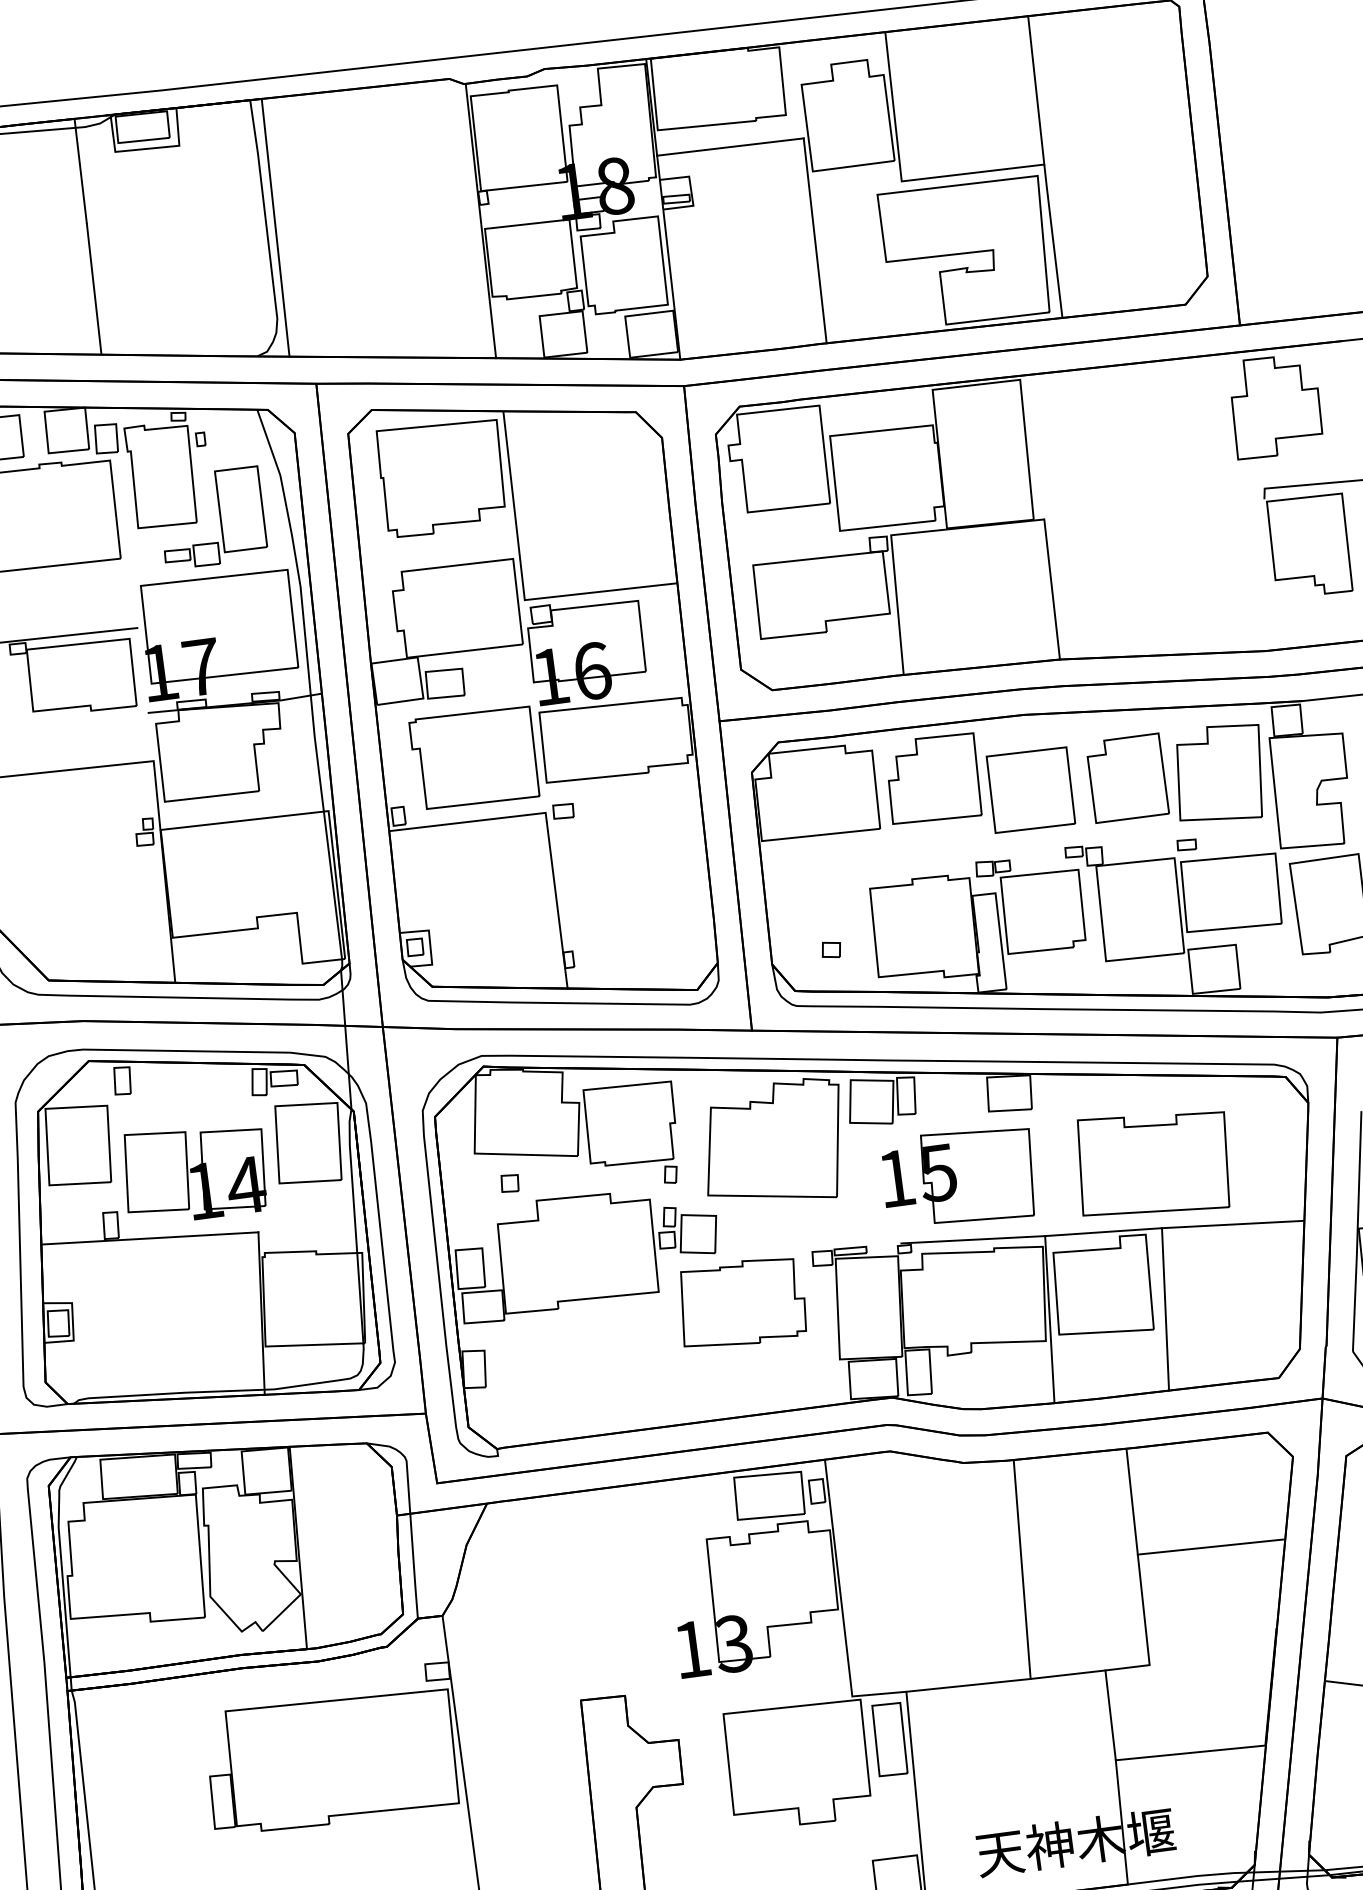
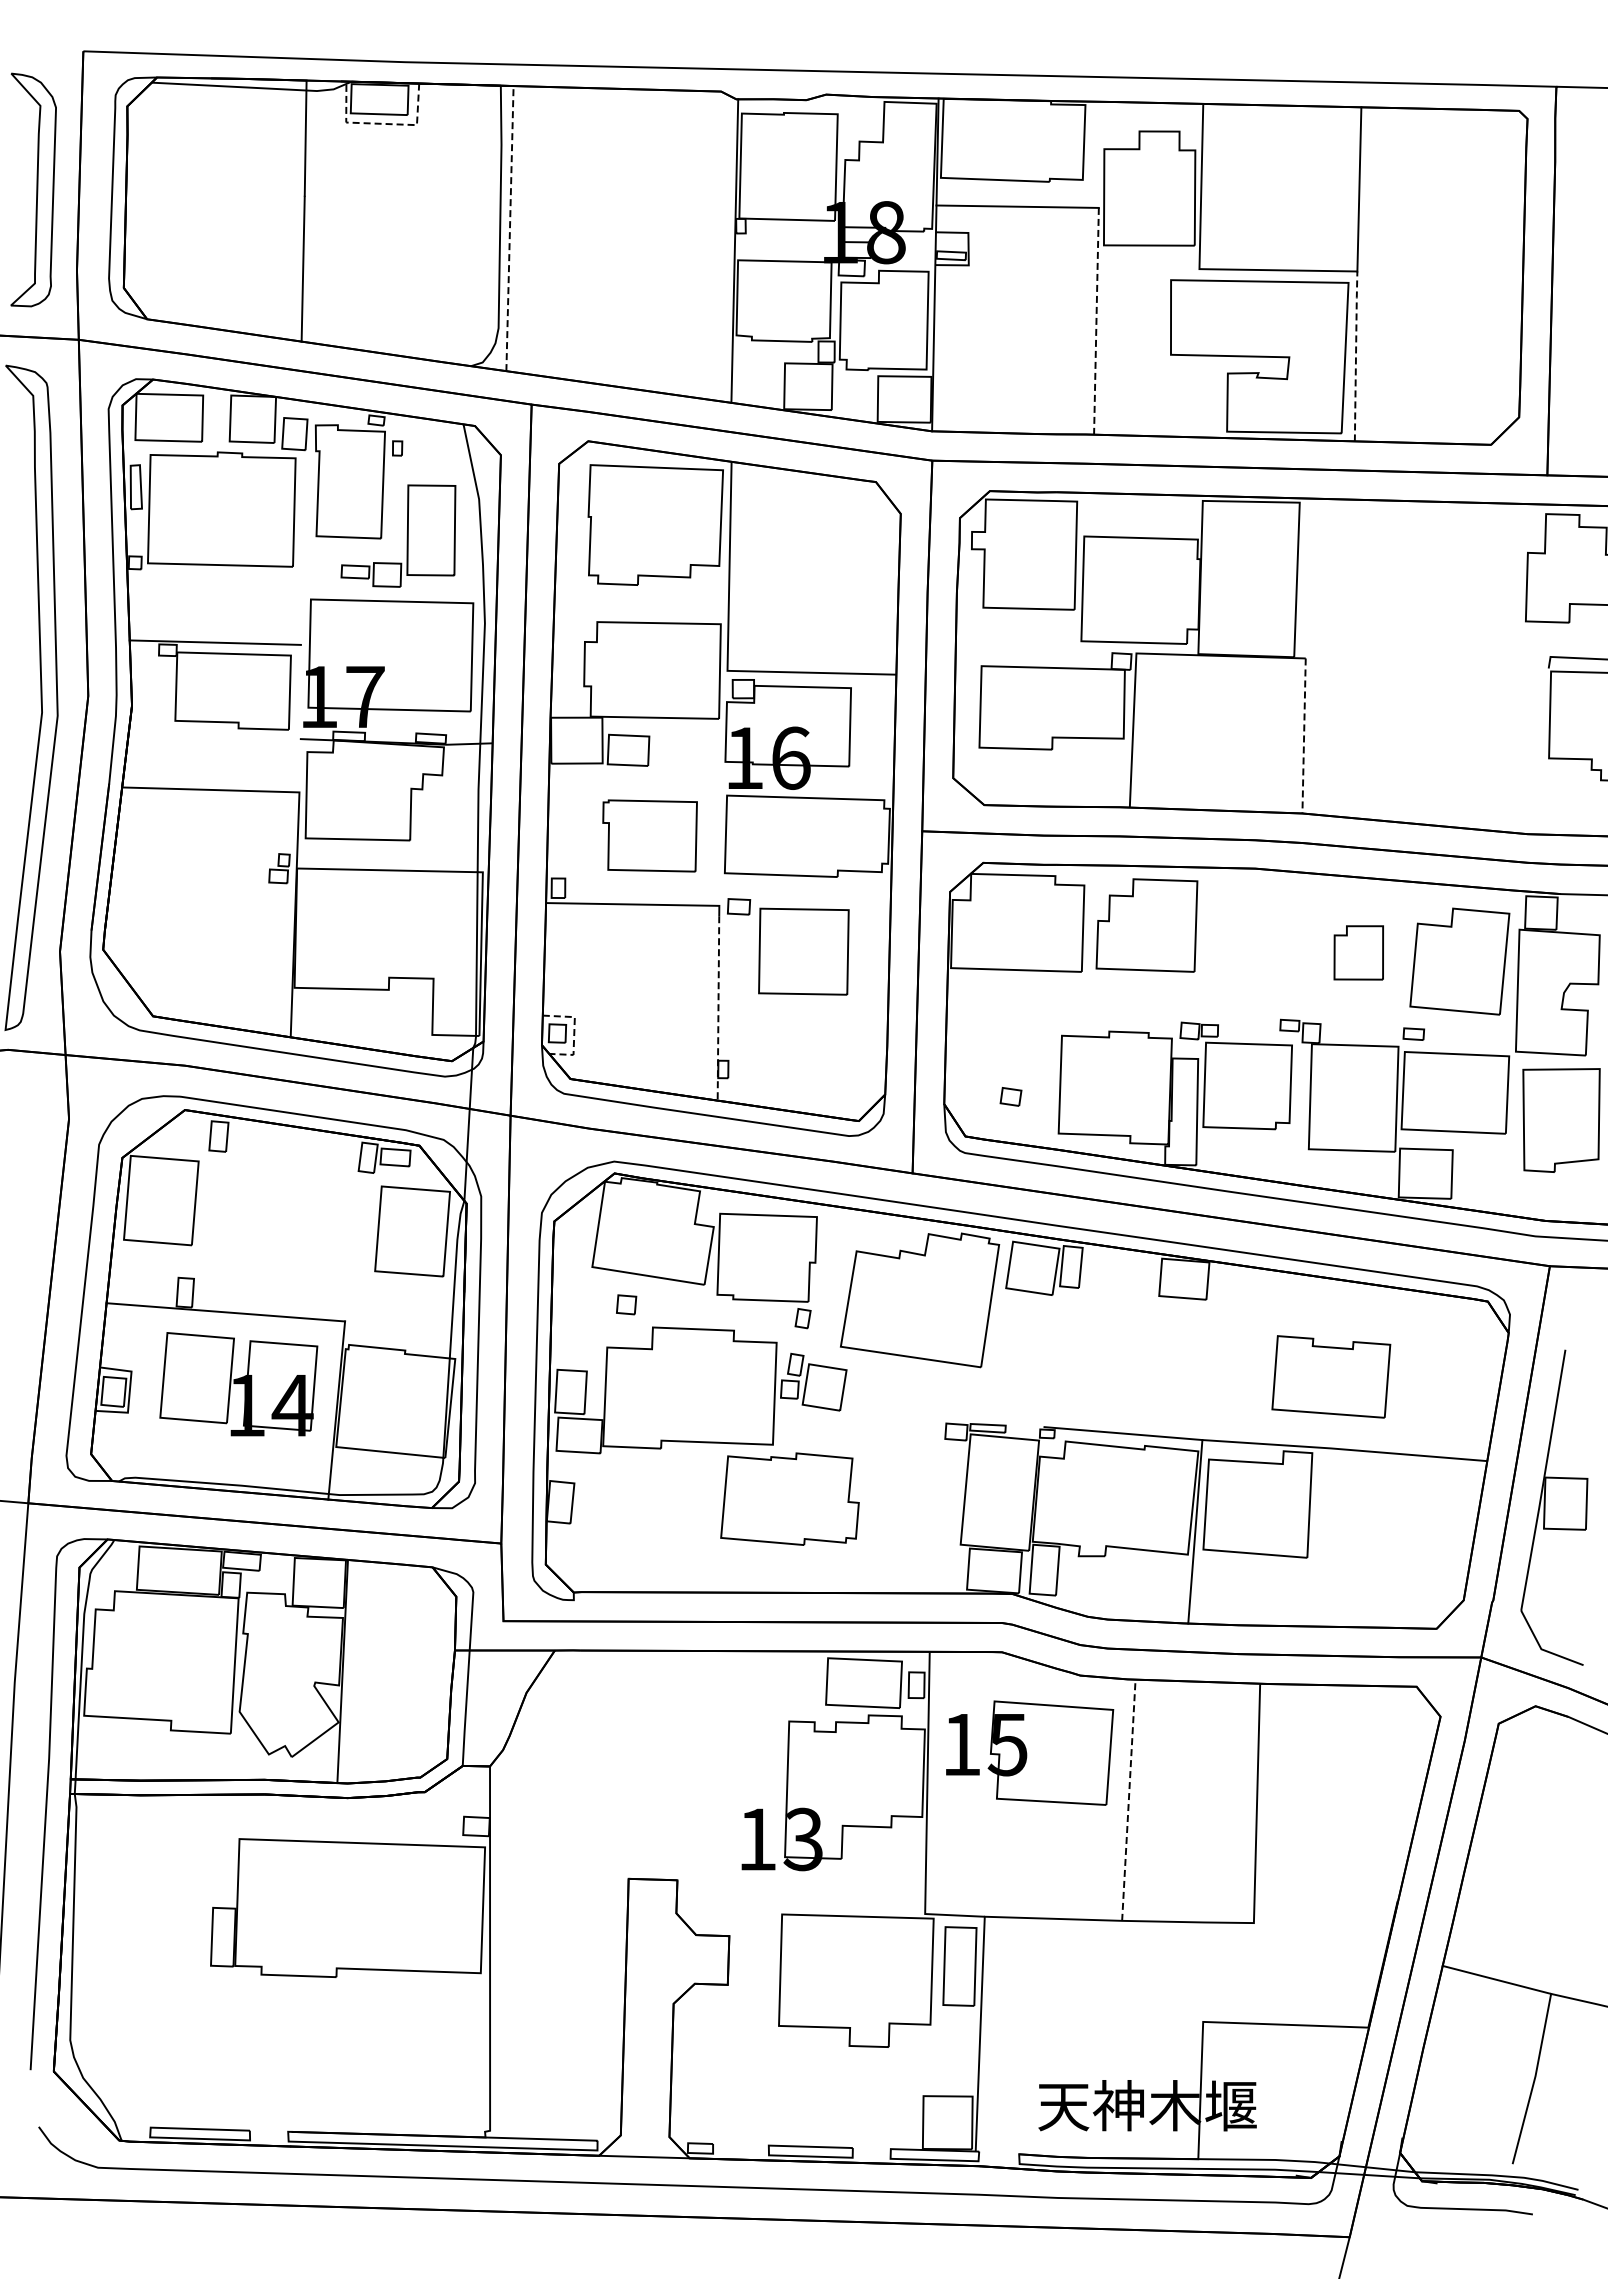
line: (148, 148) -> (382, 123), solid -> dashed
line: (275, 227) -> (509, 228), solid -> dashed
line: (1053, 240) -> (1356, 355), solid -> dashed
line: (815, 241) -> (1096, 321), solid -> dashed
line: (1052, 589) -> (1304, 735), solid -> dashed
part: (474, 757) -> (649, 835), size x0.7
part: (1127, 778) -> (1358, 952), size x0.6
part: (1030, 790) -> (803, 951), moved
line: (557, 905) -> (718, 1008), solid -> dashed
line: (430, 944) -> (574, 1032), solid -> dashed
part: (1153, 1163) -> (1331, 1376), size x0.7
part: (194, 1172) -> (238, 1384), moved
part: (959, 1177) -> (1030, 1752), moved
part: (741, 1302) -> (789, 1498), moved
line: (1165, 1309) -> (1322, 1537), removed
line: (1210, 1546) -> (1337, 1802), removed
line: (1021, 1569) -> (1128, 1800), solid -> dashed
line: (1110, 1714) -> (1203, 1971), removed

